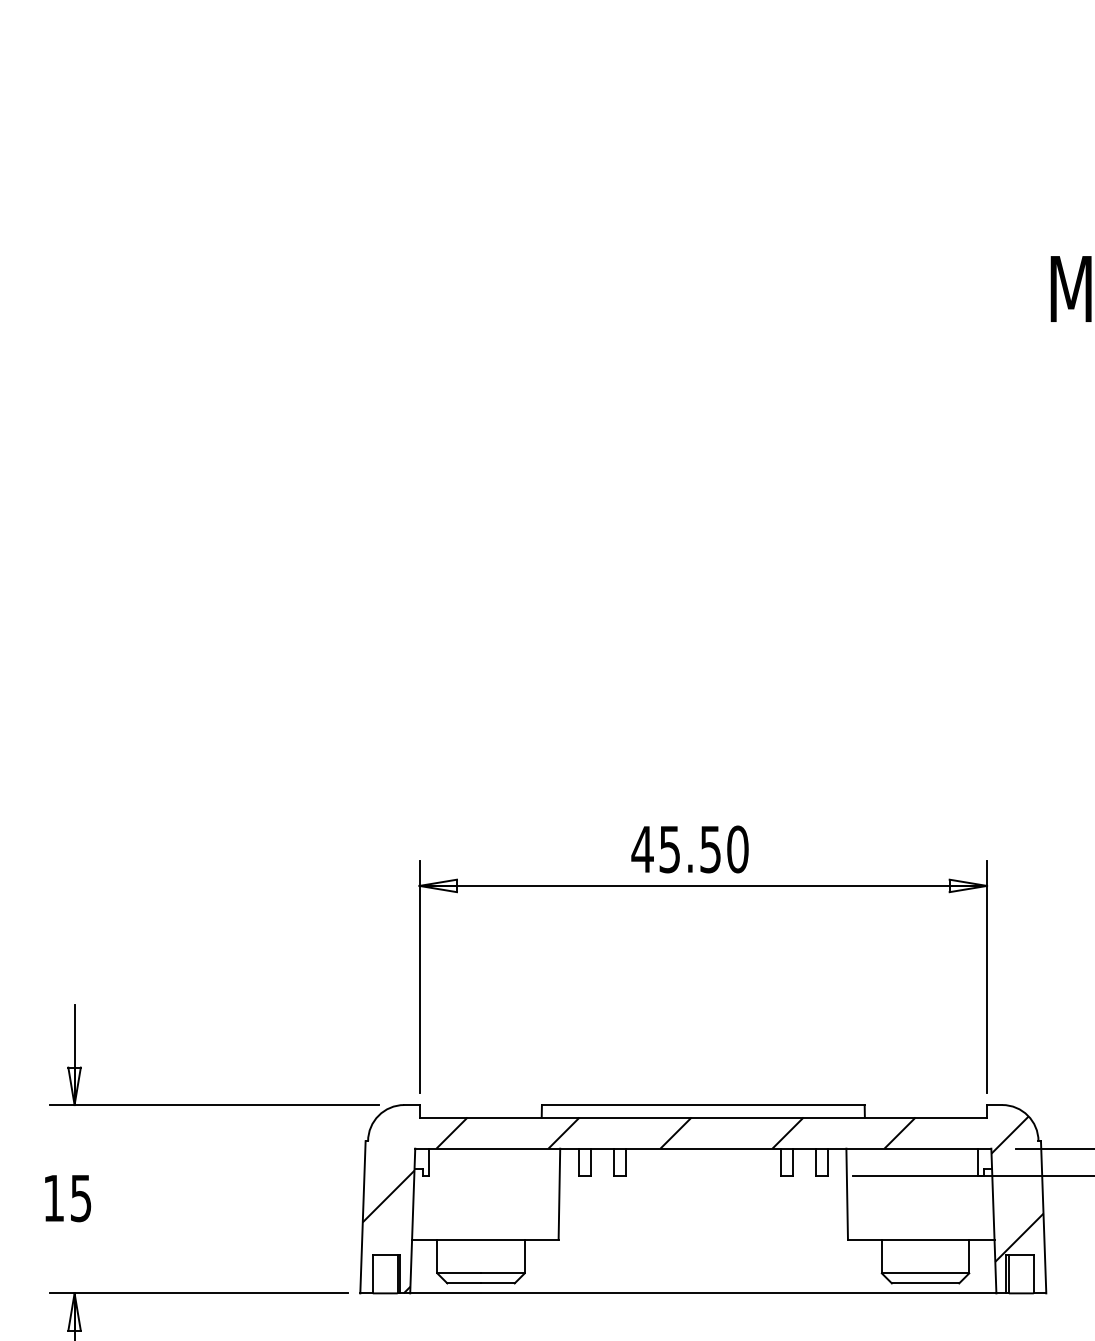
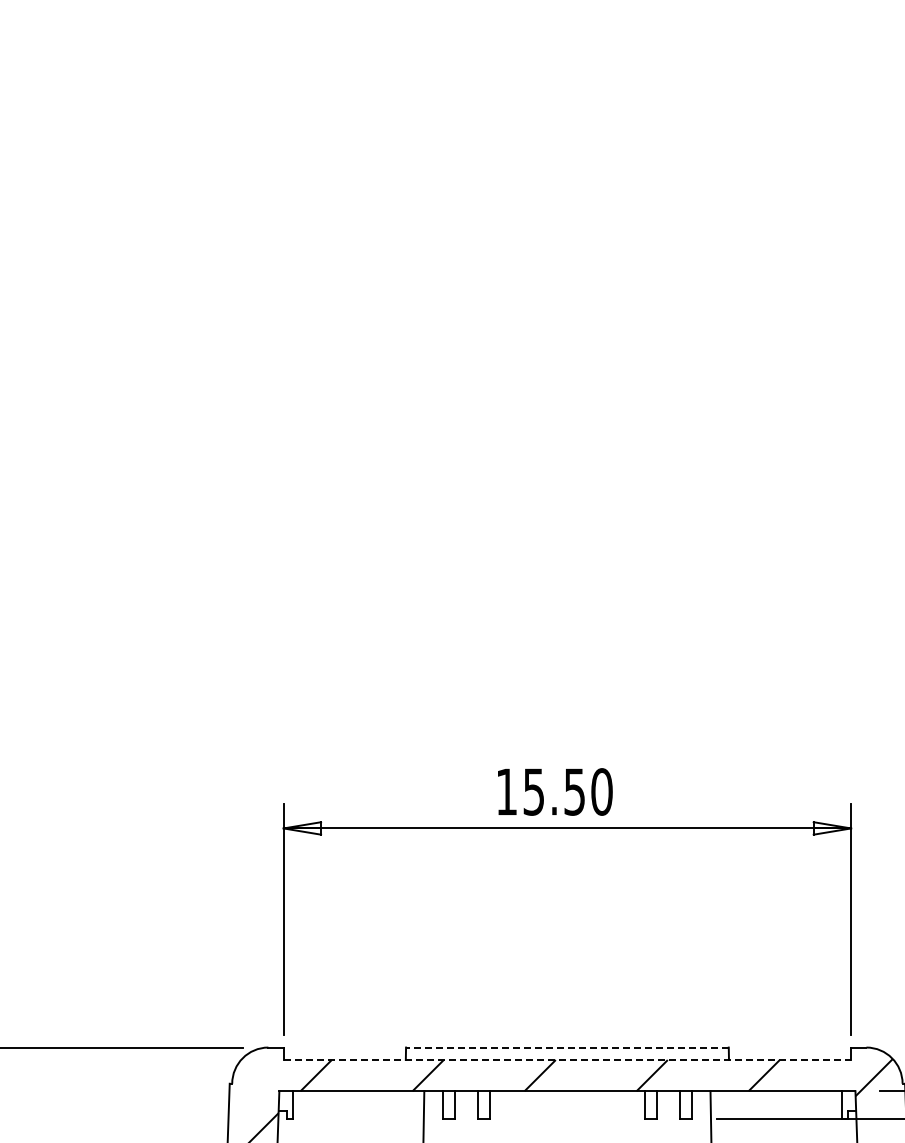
text: (642, 849) -> (506, 792), 45.50 -> 15.50
line: (702, 1105) -> (566, 1048), solid -> dashed
line: (703, 1117) -> (567, 1060), solid -> dashed

